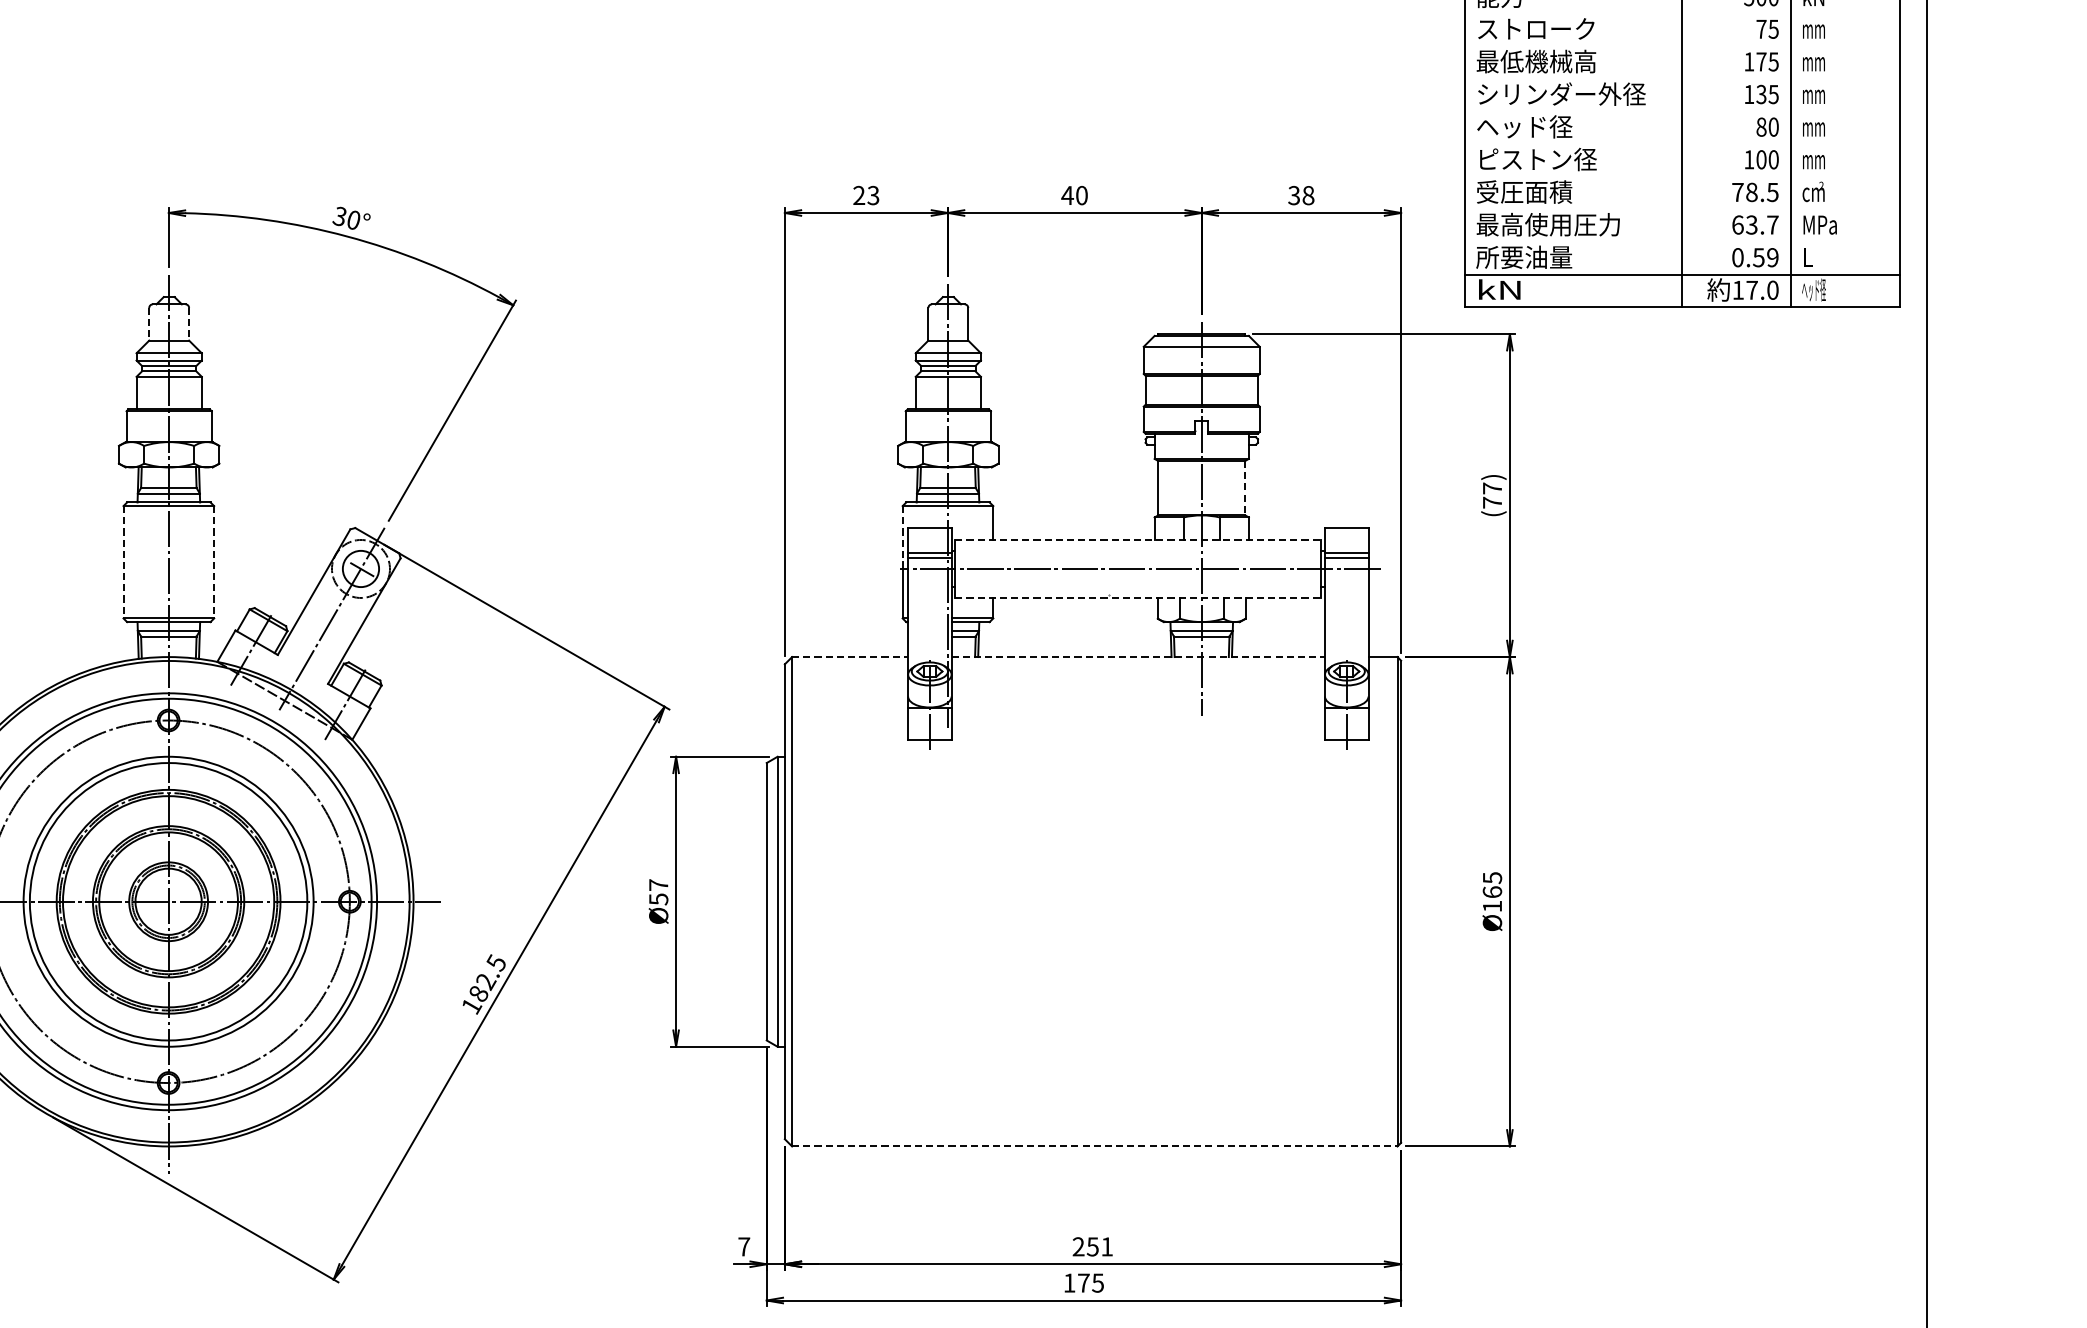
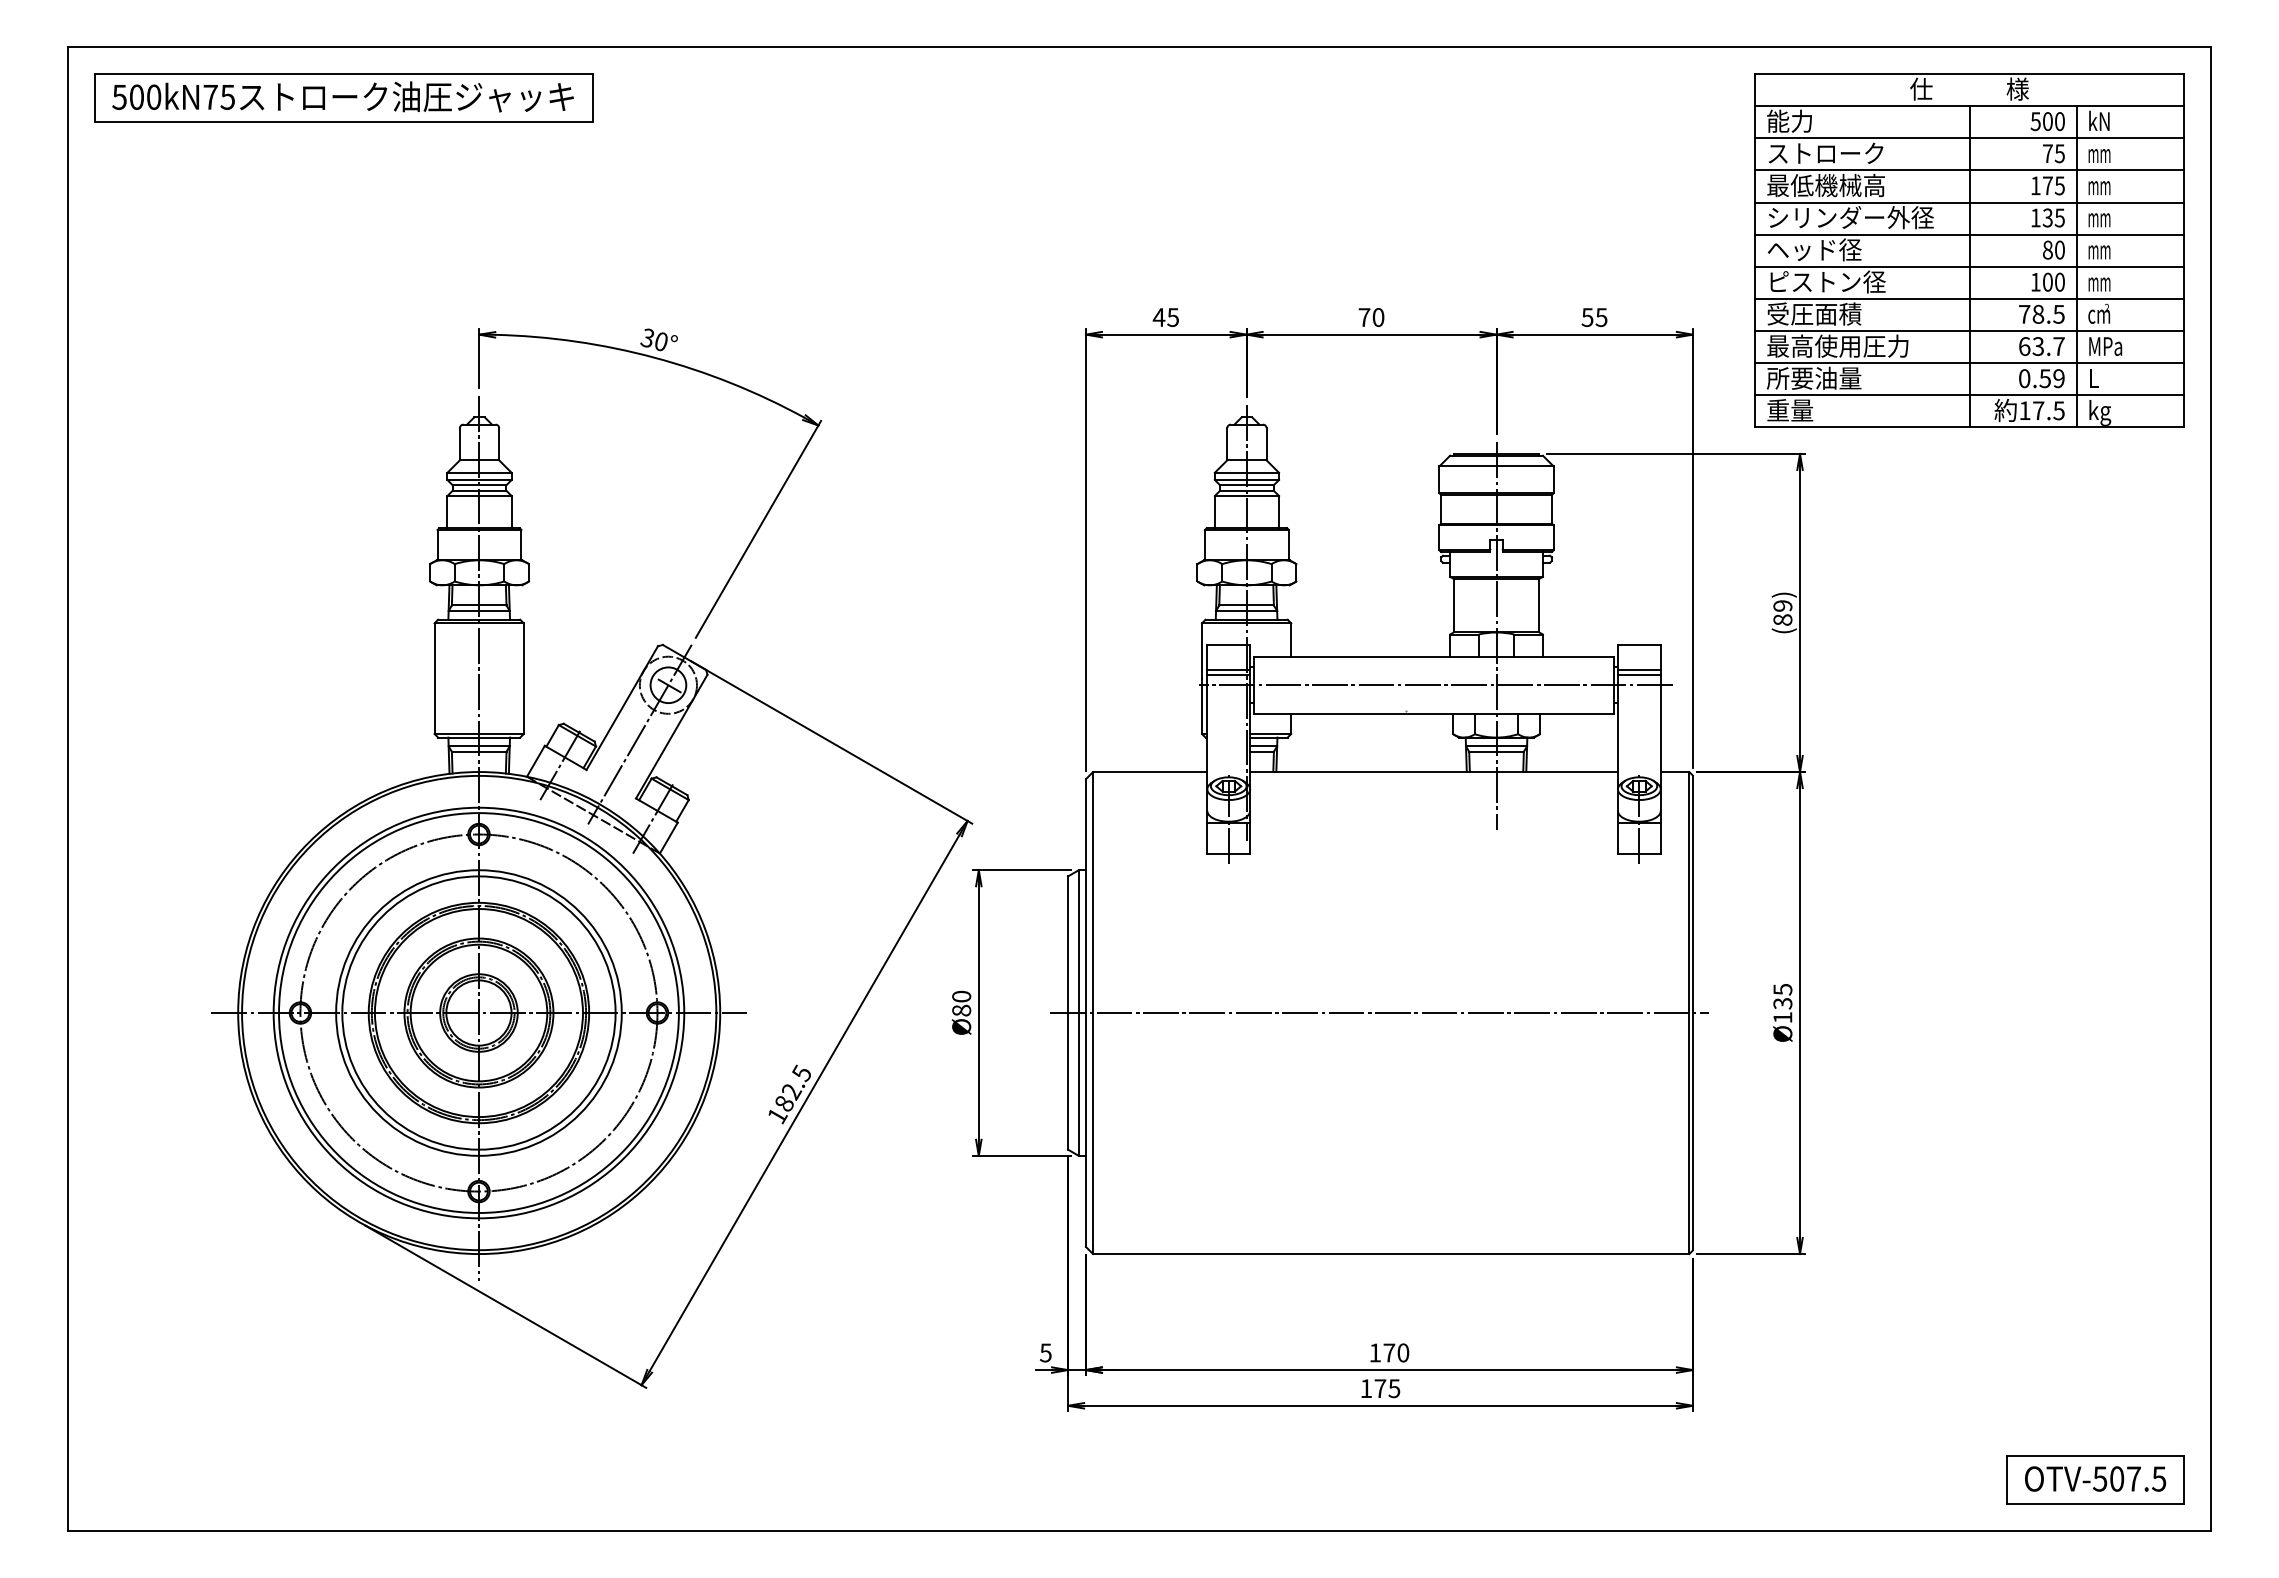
line: (1681, 13) -> (1969, 138), added
line: (1681, 46) -> (1969, 170), added
line: (1681, 78) -> (1969, 202), added
line: (1681, 111) -> (1969, 234), added
line: (1681, 143) -> (1969, 266), added
line: (1681, 176) -> (1969, 298), added
text: (865, 195) -> (1165, 317), 23 -> 45
text: (1067, 195) -> (1364, 317), 40 -> 70
text: (1301, 195) -> (1594, 317), 38 -> 55
line: (1681, 209) -> (1969, 331), added
line: (1681, 242) -> (1969, 363), added
text: (1500, 290) -> (1790, 410), kN -> 重量
text: (1772, 290) -> (2058, 410), 17.0 -> 17.5
text: (1813, 292) -> (2099, 412), ヘッド径 -> kg
line: (148, 324) -> (459, 444), dashed -> solid
line: (189, 324) -> (499, 444), dashed -> solid
line: (1245, 487) -> (1539, 605), dashed -> solid
text: (1492, 495) -> (1782, 612), (77) -> (89)
line: (902, 534) -> (1201, 651), dashed -> solid
line: (1138, 539) -> (1434, 656), dashed -> solid
line: (123, 563) -> (434, 679), dashed -> solid
line: (213, 563) -> (523, 679), dashed -> solid
line: (1138, 597) -> (1434, 713), dashed -> solid
line: (850, 657) -> (1150, 772), dashed -> solid
line: (1138, 657) -> (1434, 772), dashed -> solid
text: (658, 892) -> (961, 1003), Ø57 -> Ø80
text: (1492, 892) -> (1782, 1003), Ø165 -> Ø135
line: (1082, 902) -> (1379, 1013), added
line: (1095, 1146) -> (1391, 1254), dashed -> solid
text: (743, 1246) -> (1045, 1352), 7 -> 5
text: (1093, 1246) -> (1389, 1352), 251 -> 170

